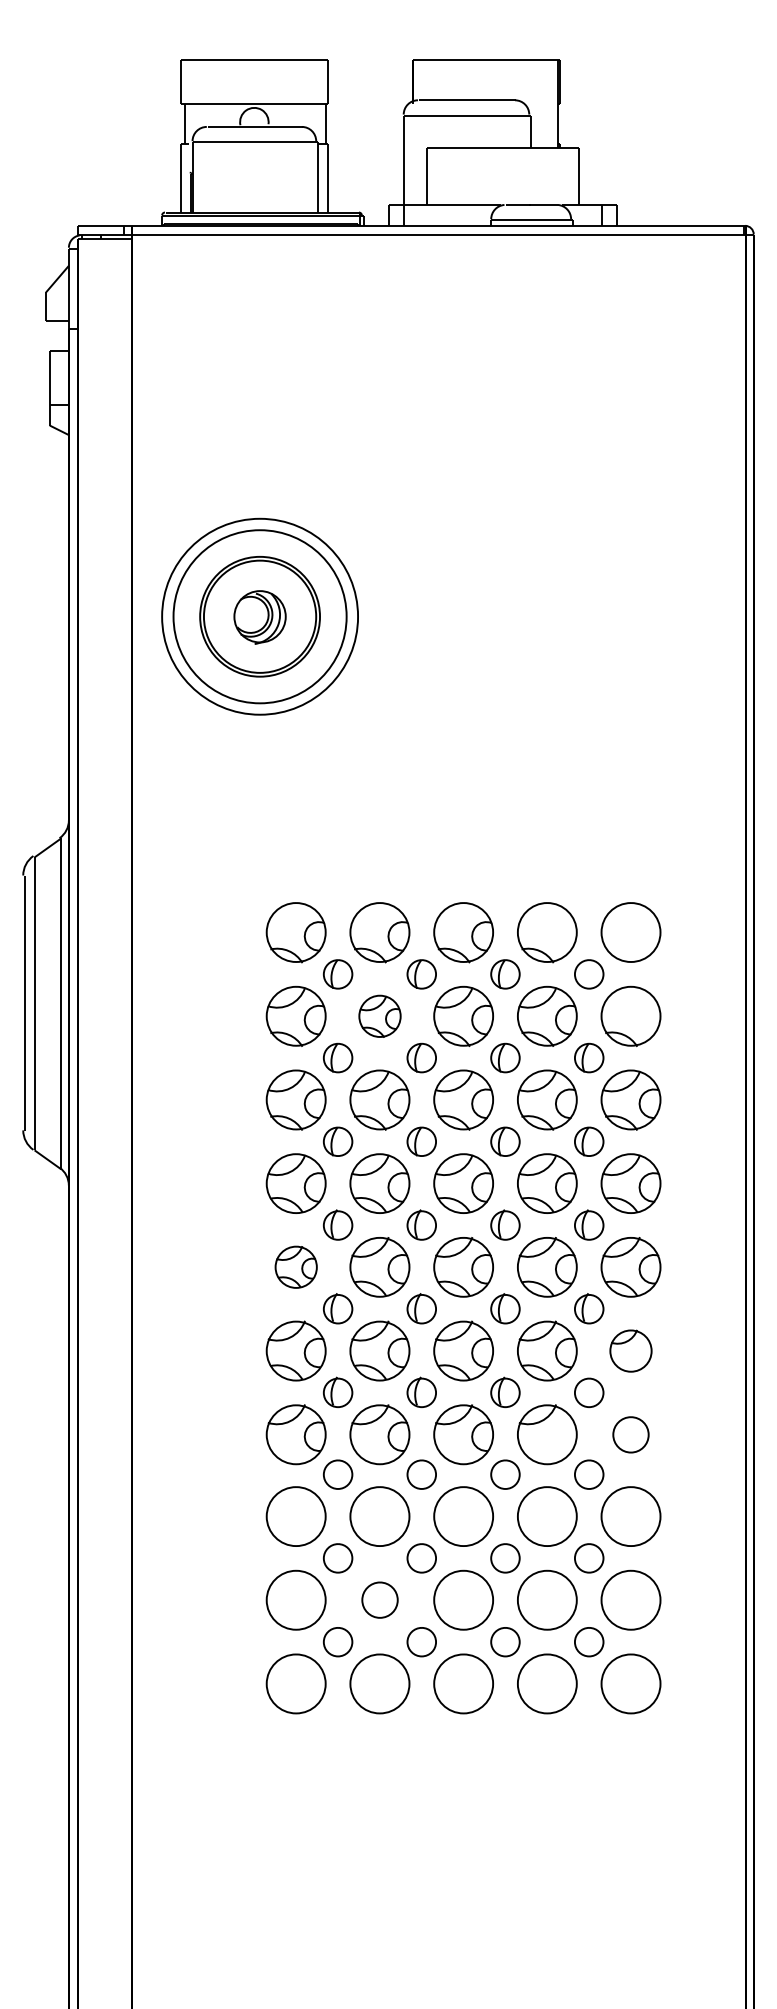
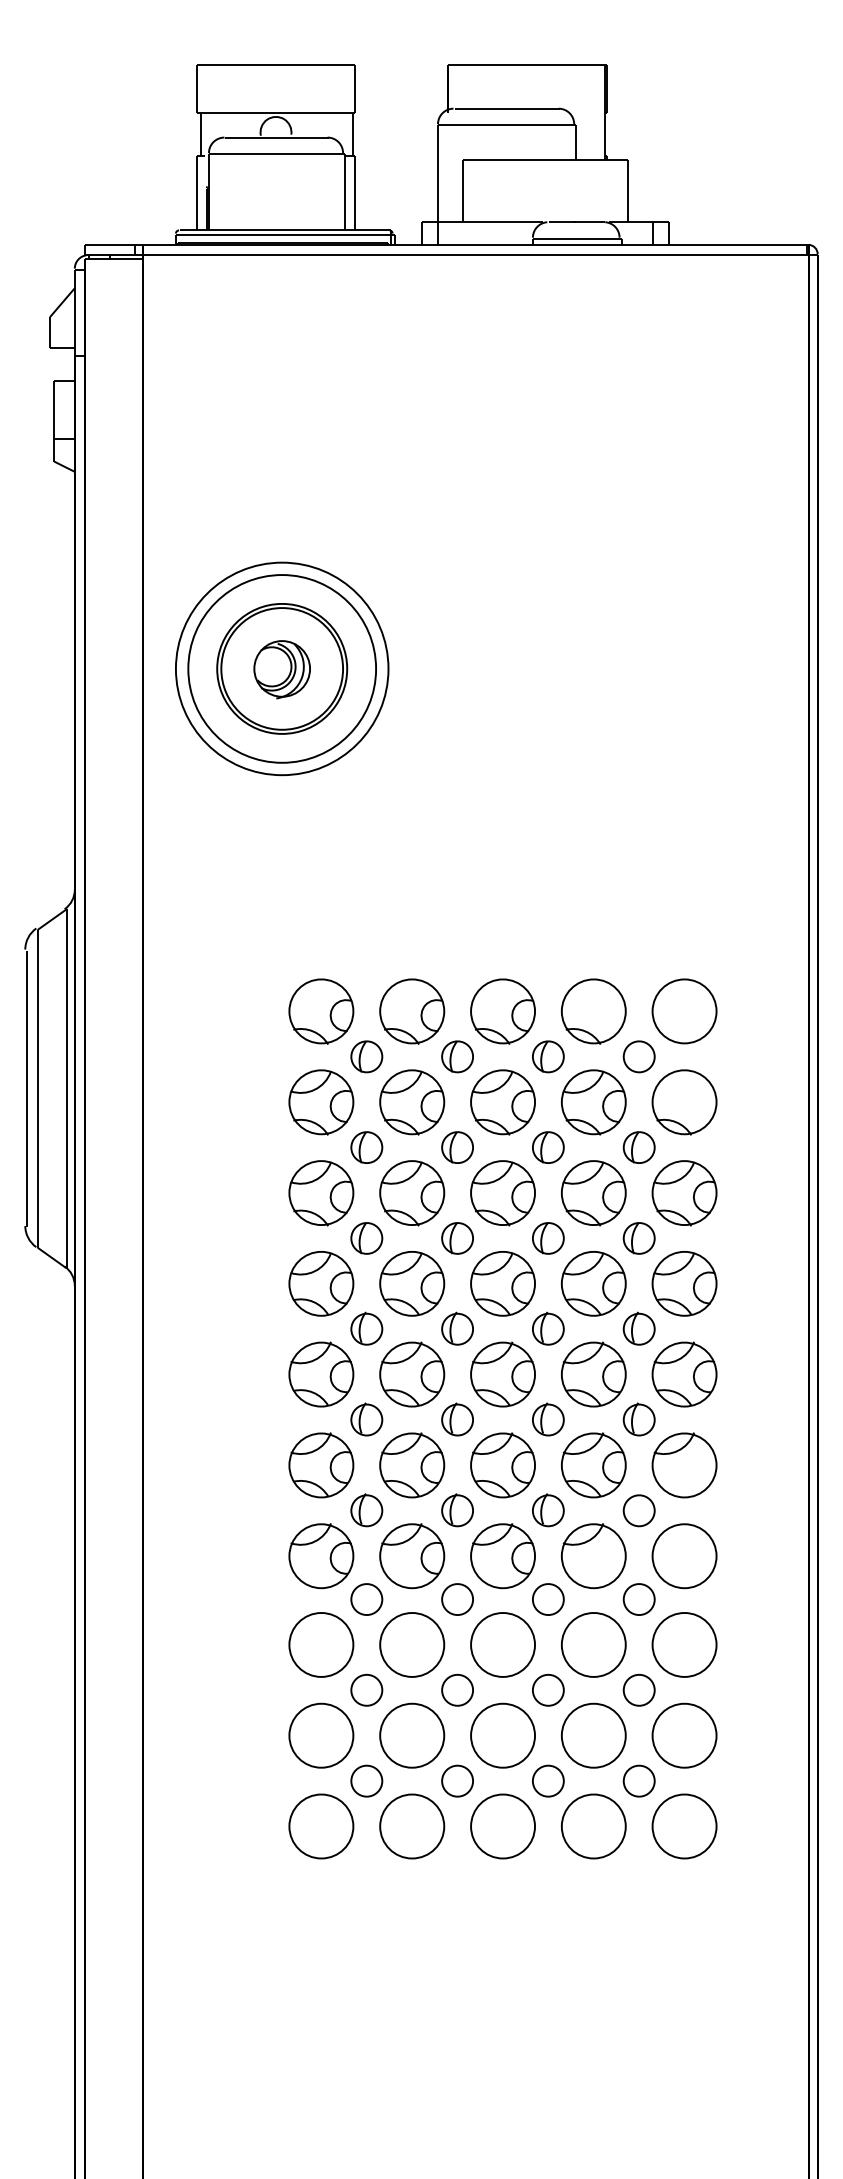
part: (380, 1016) -> (412, 1102), size x1.43
part: (296, 1267) -> (321, 1374), size x1.43
part: (630, 1351) -> (684, 1465), size x1.43
part: (630, 1435) -> (684, 1556), size x1.67
part: (380, 1600) -> (412, 1735), size x1.67

